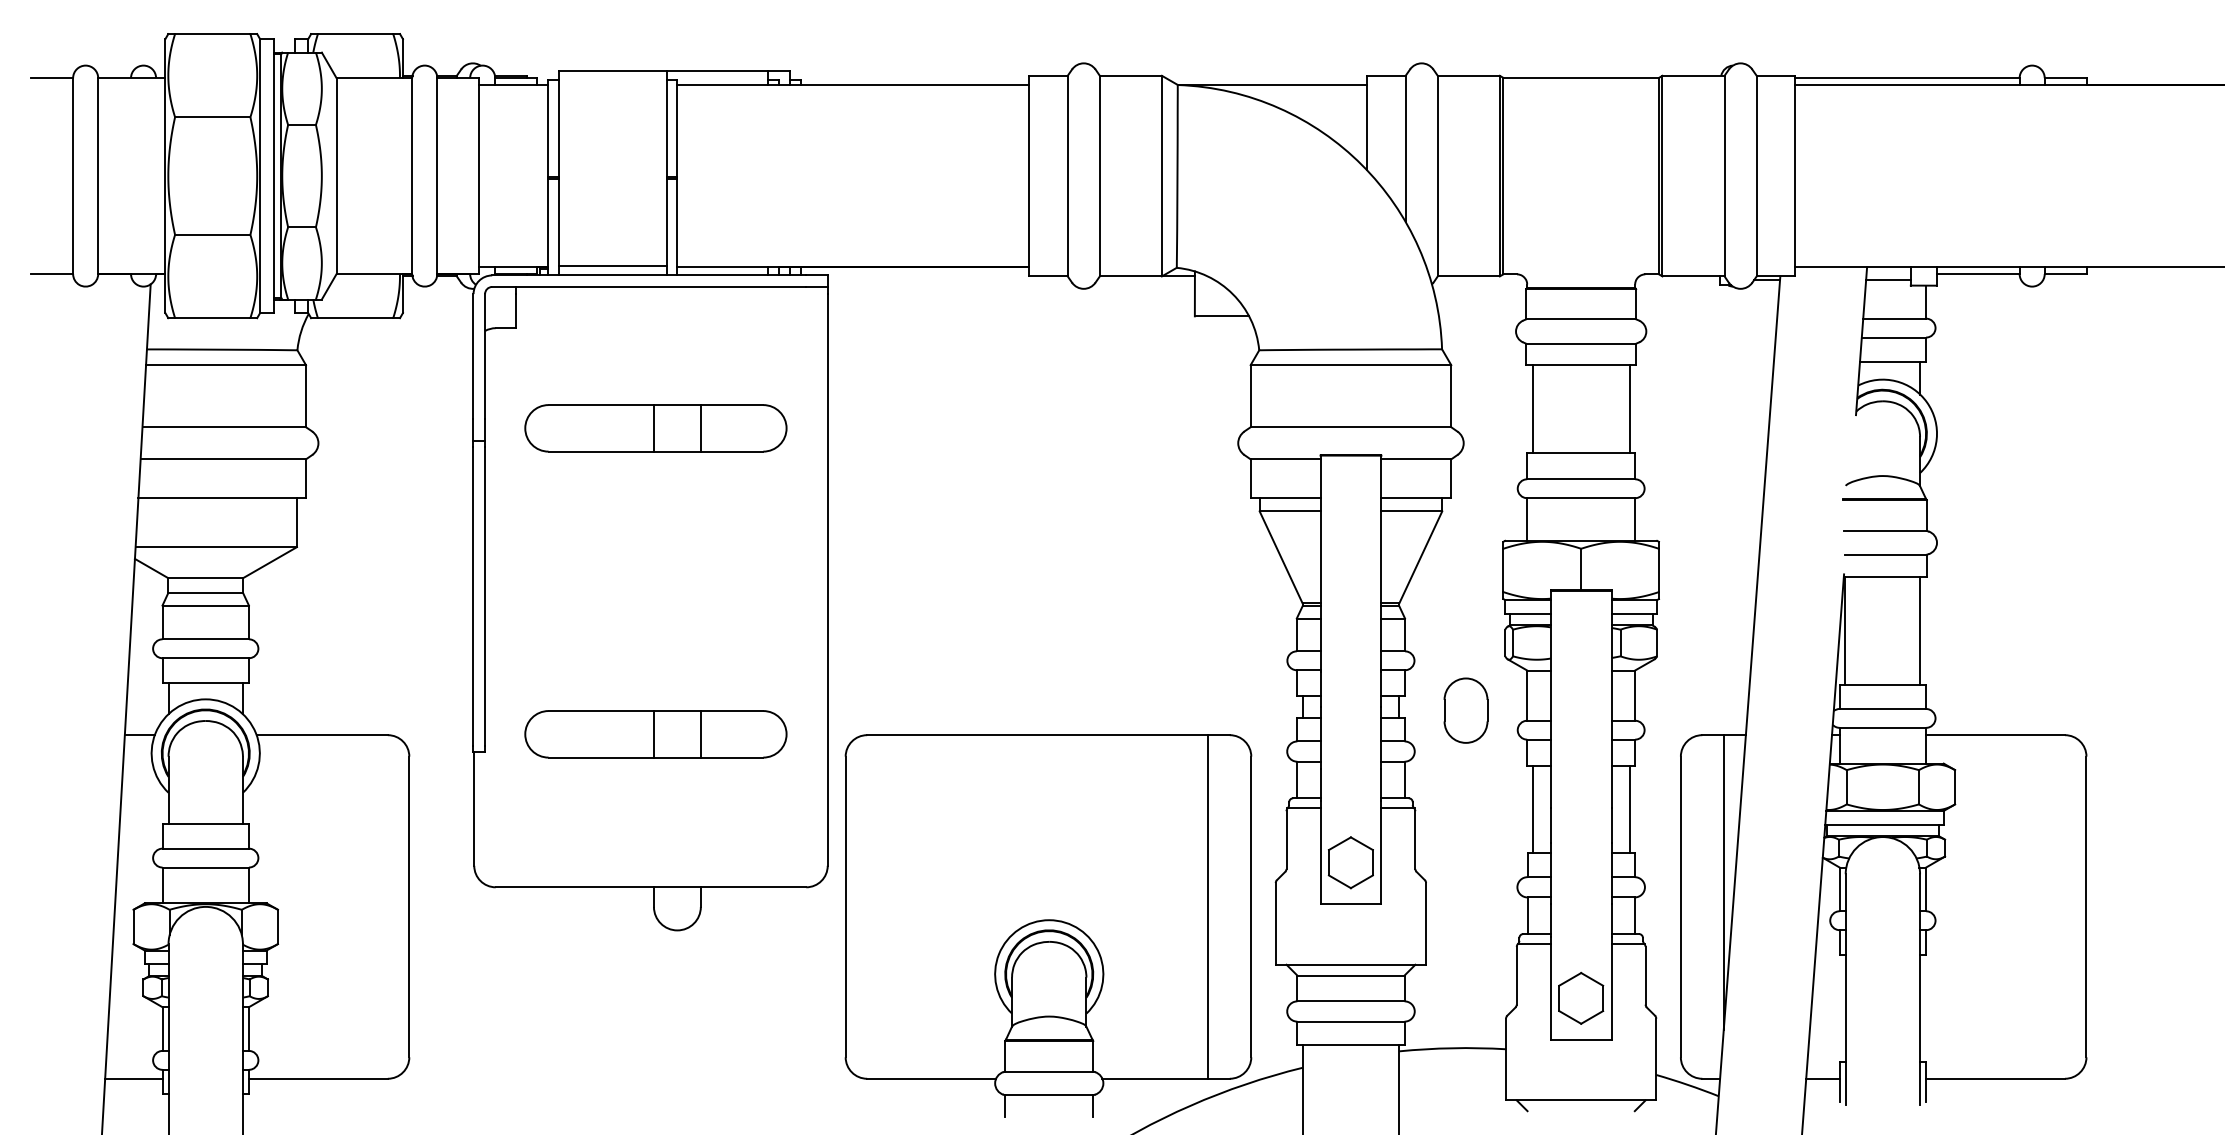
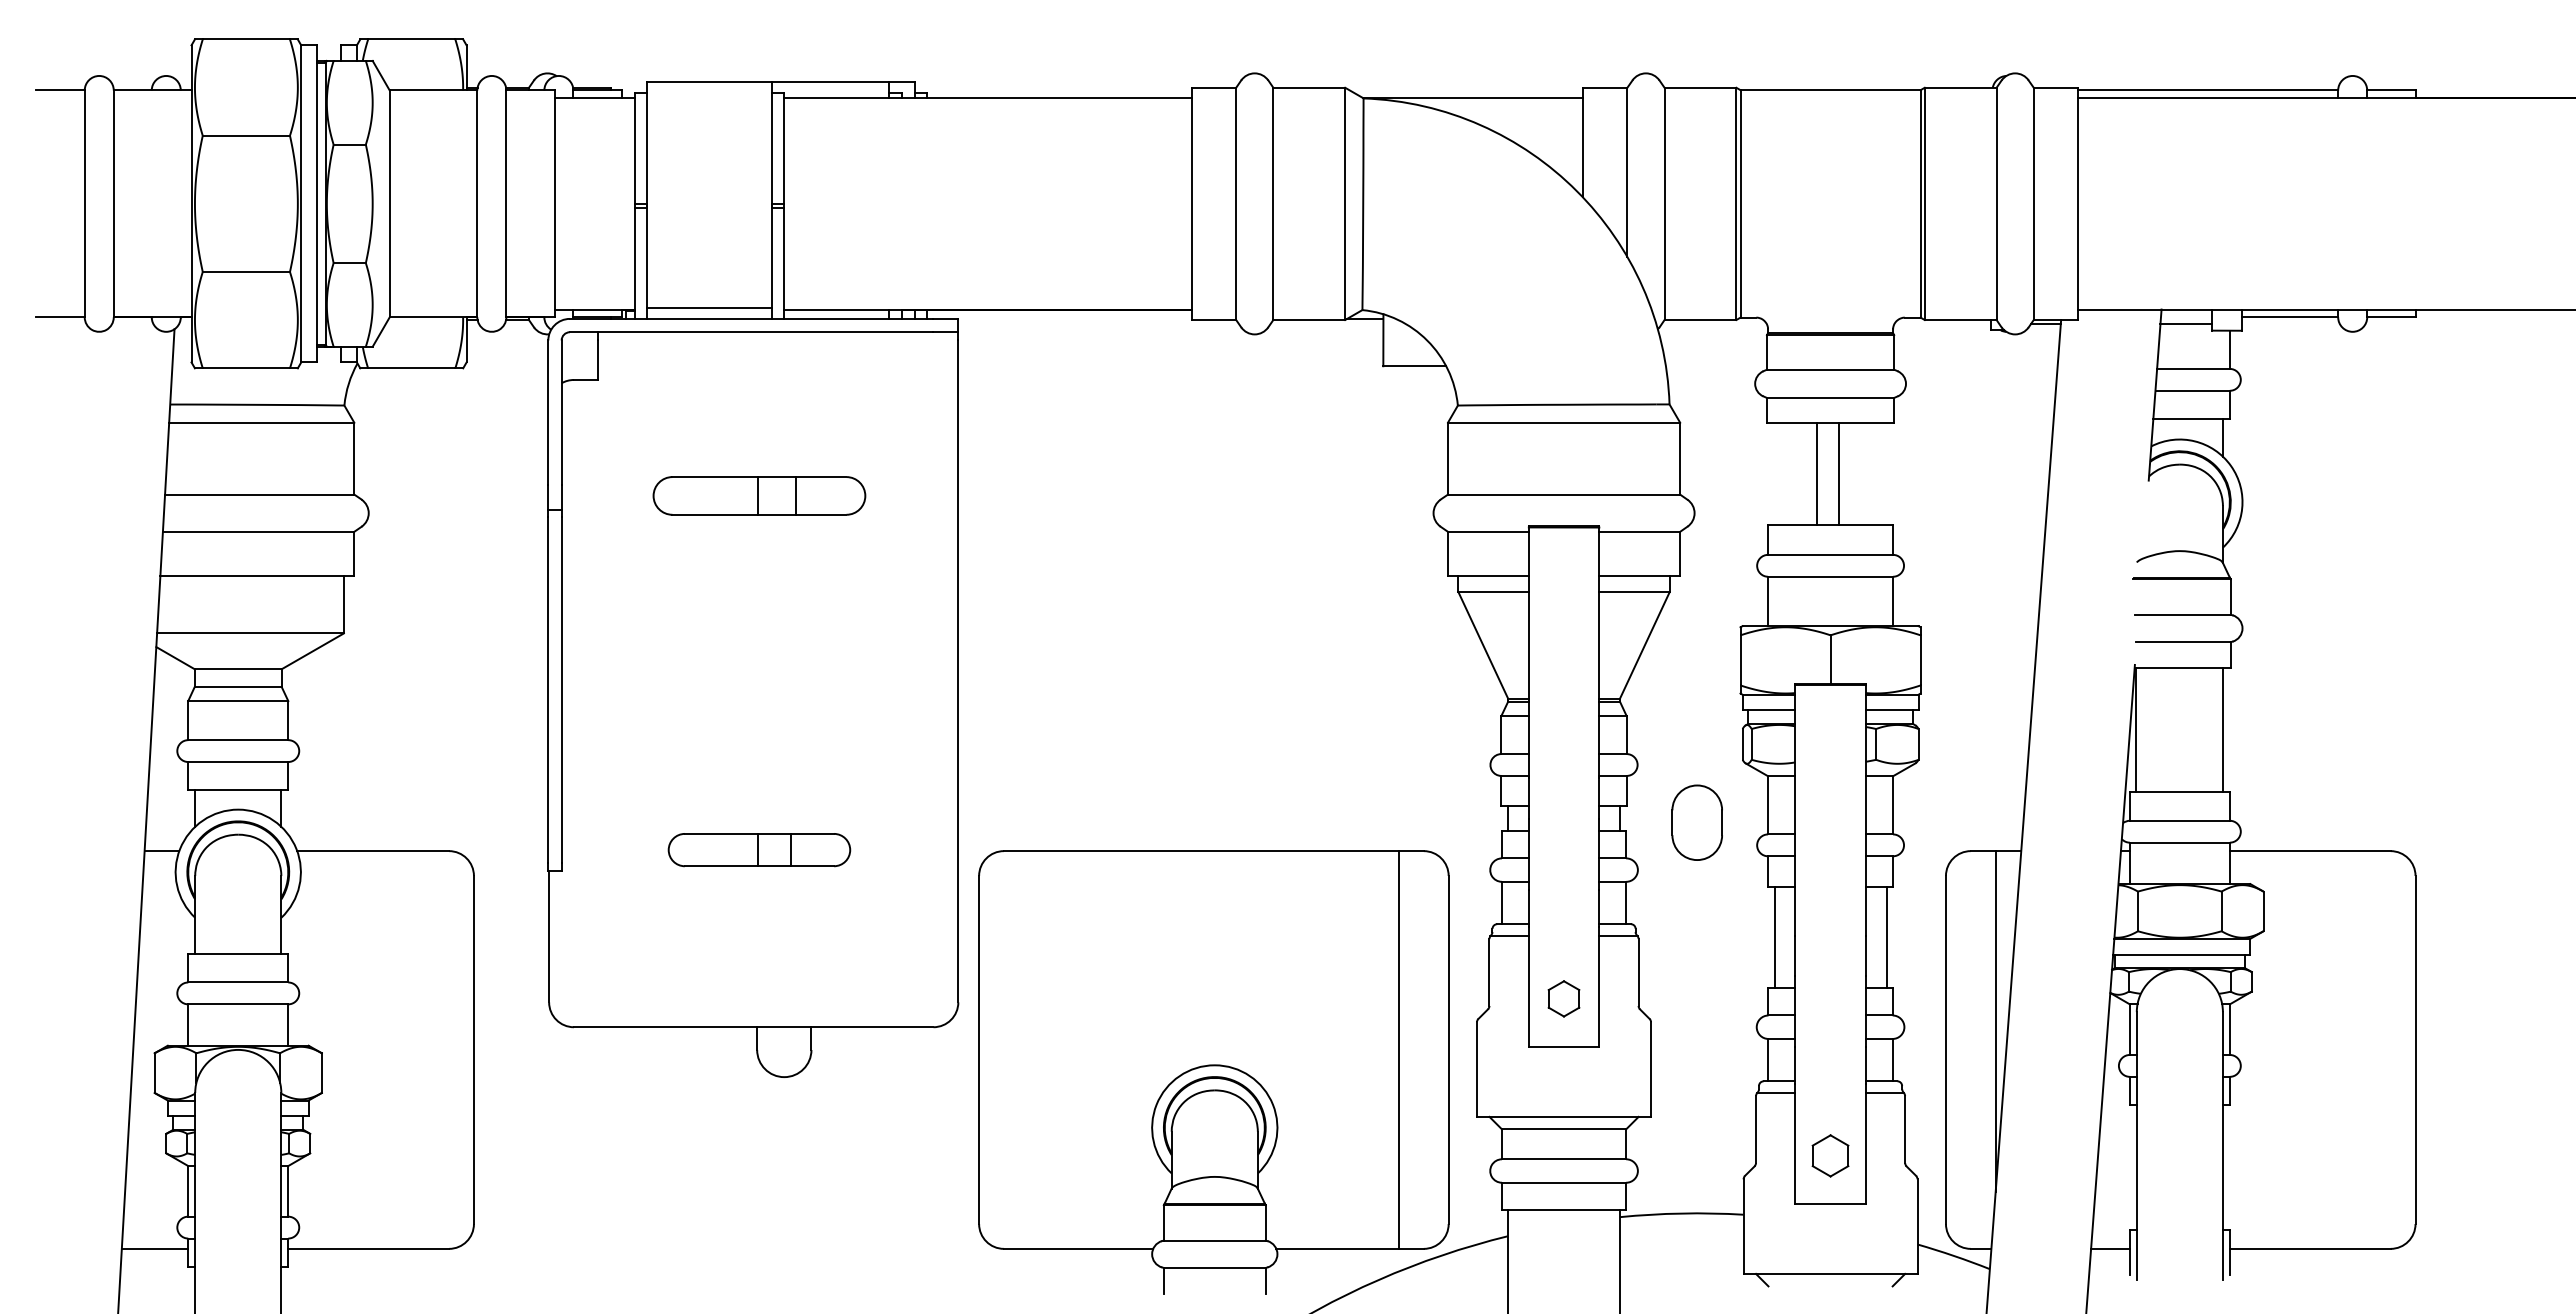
line: (1532, 408) -> (1838, 473), moved
line: (1629, 408) -> (1816, 473), moved
part: (655, 427) -> (759, 495), size x0.7
part: (655, 733) -> (759, 849), size x0.6
part: (1350, 862) -> (1563, 998), size x0.6
part: (1581, 998) -> (1830, 1155), size x0.7

